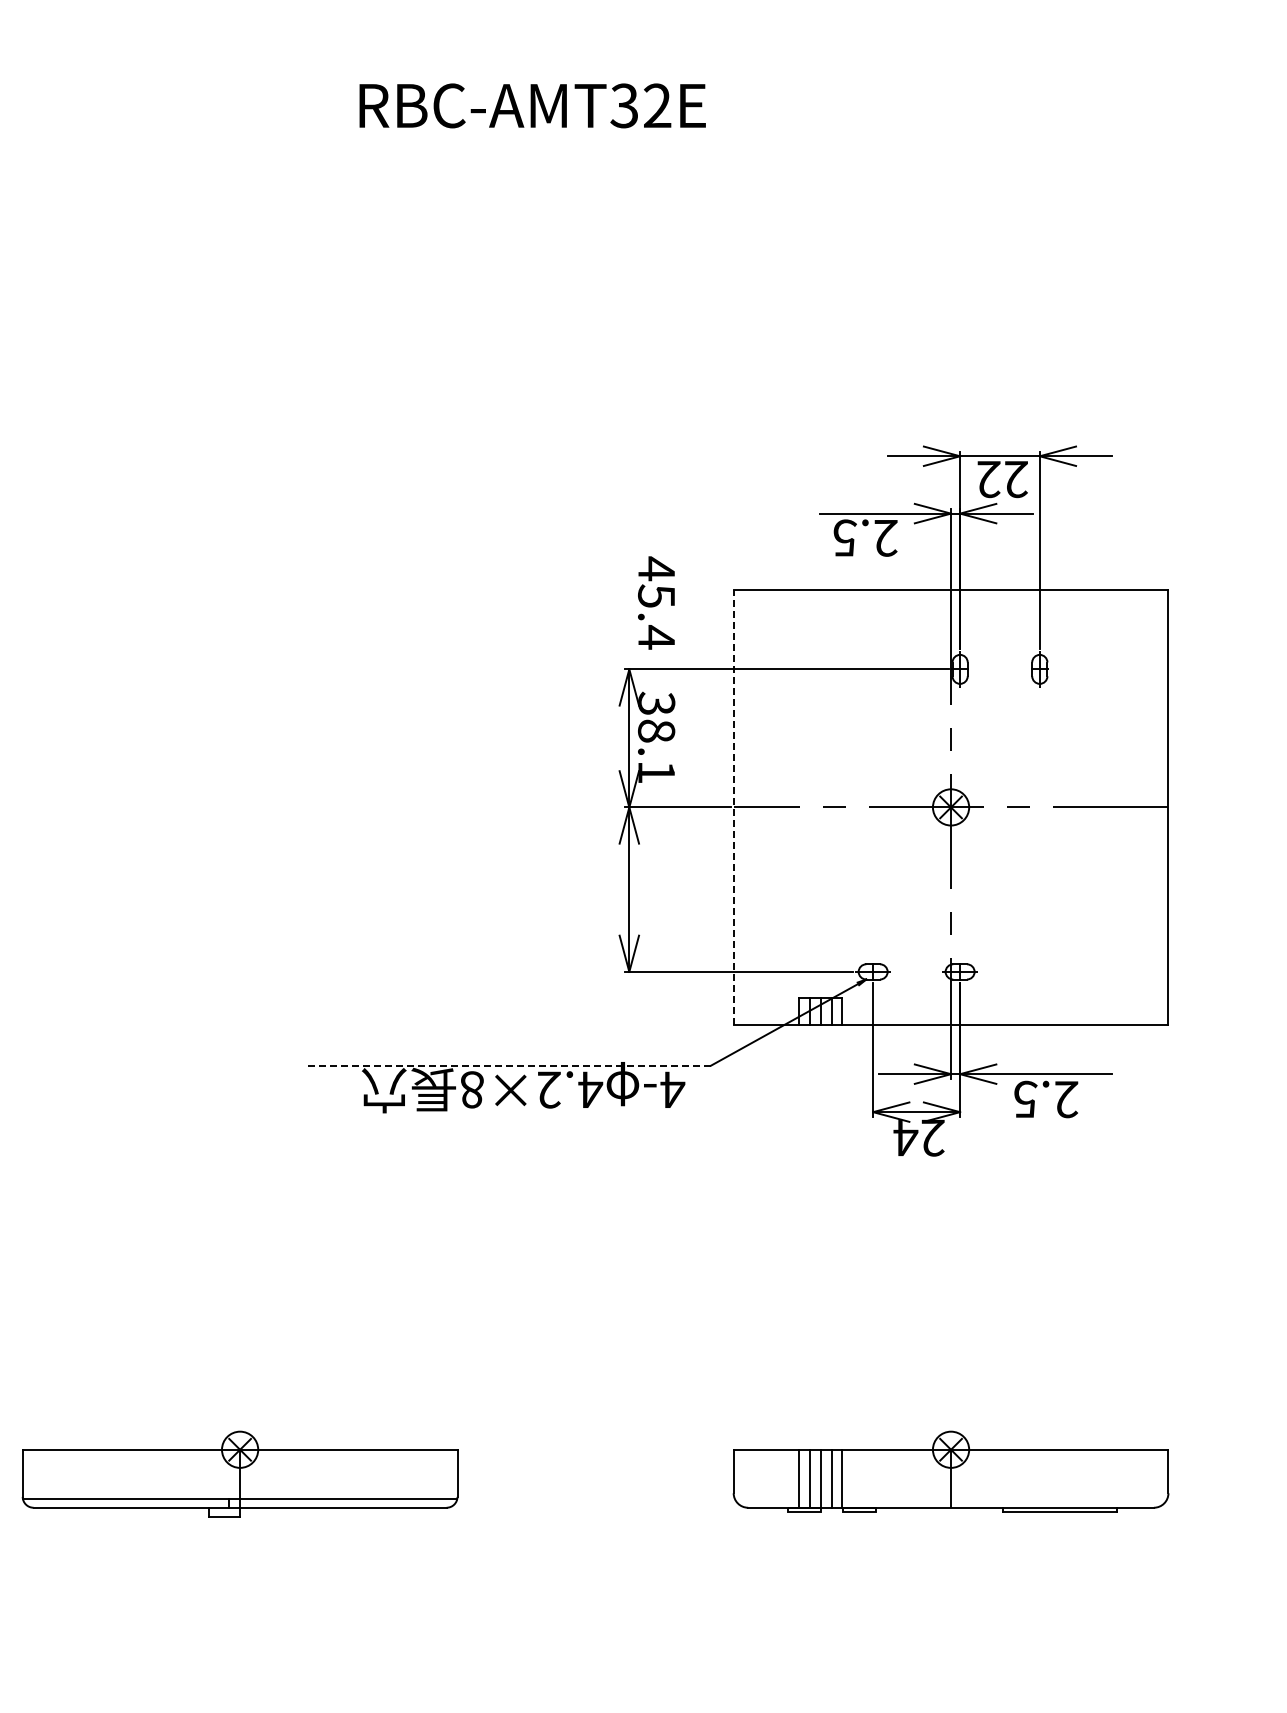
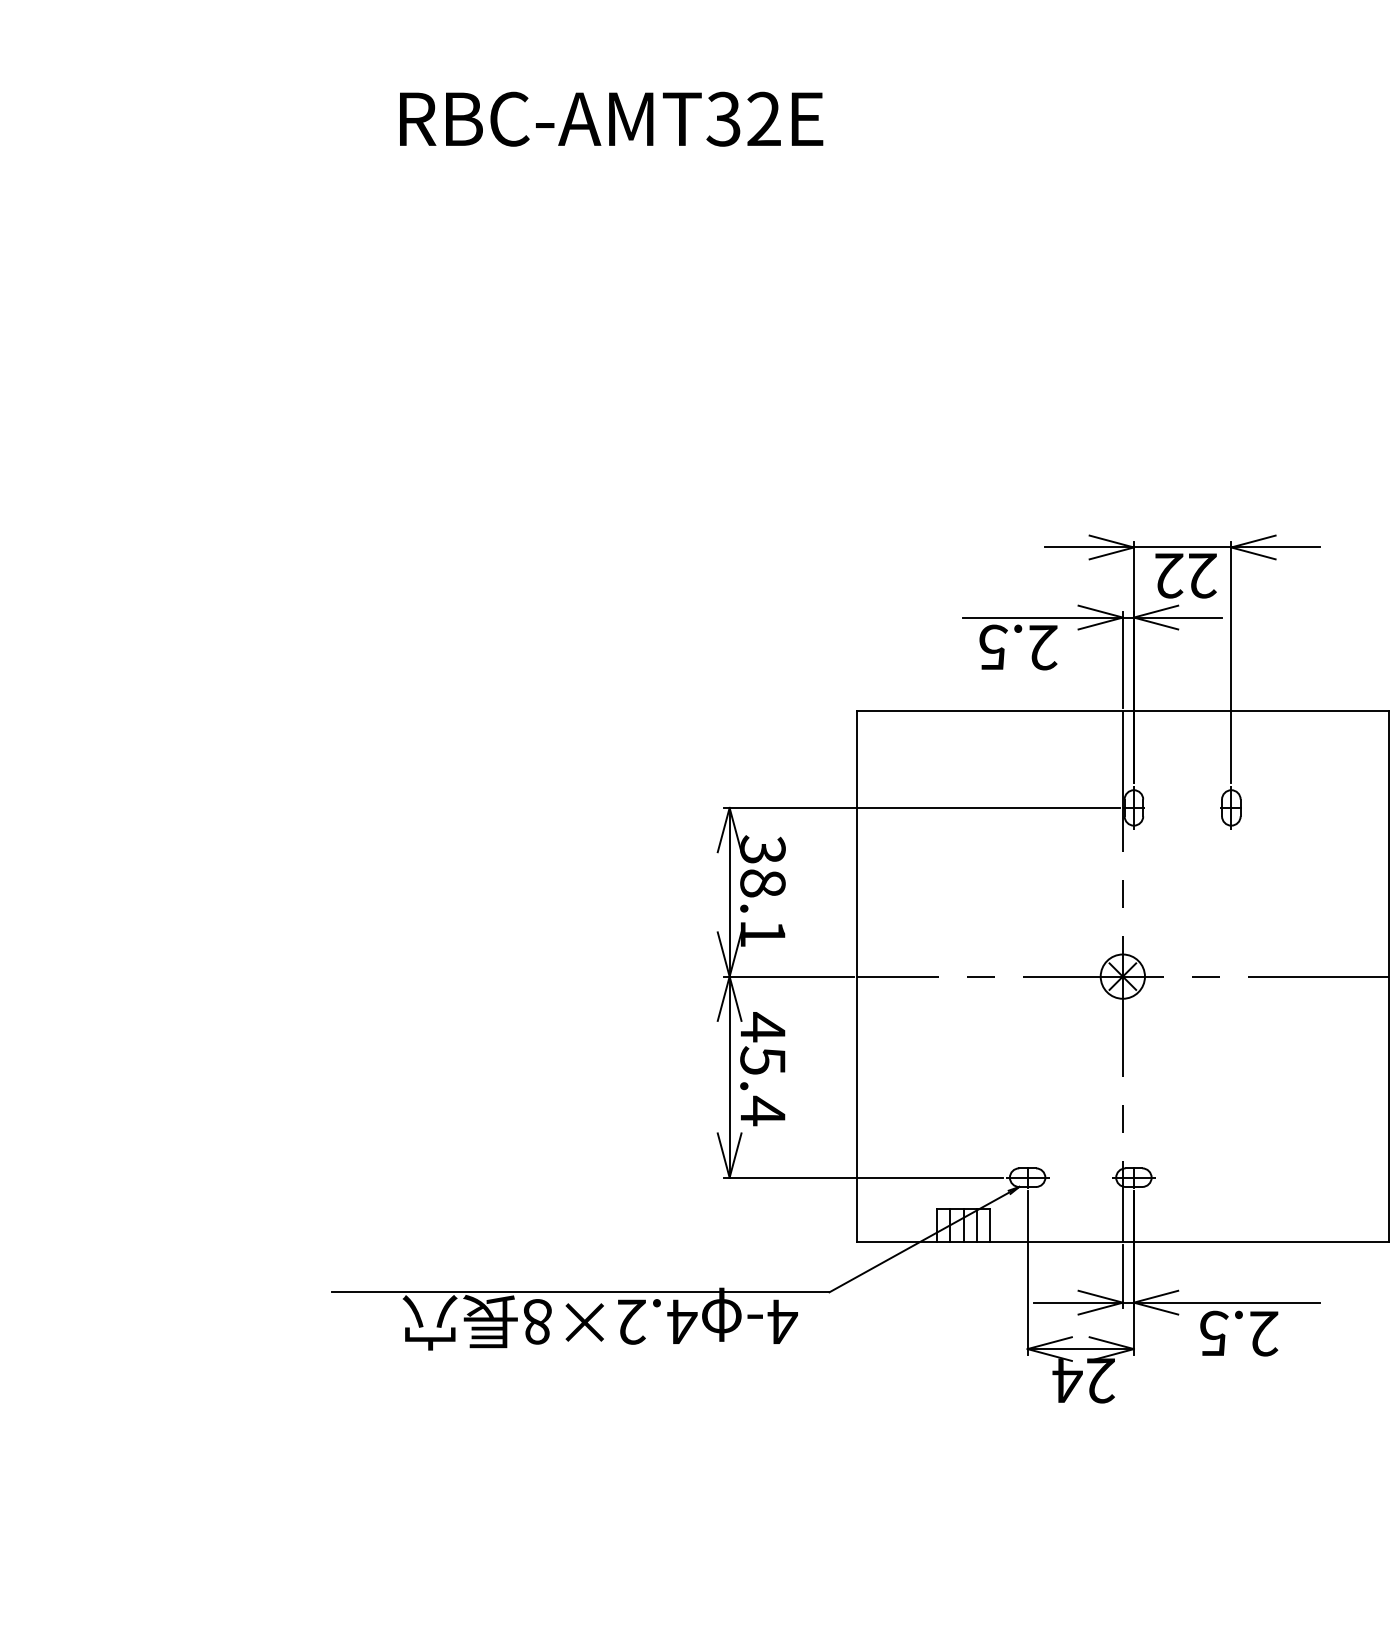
text: (656, 602) -> (762, 1068), moved
line: (733, 806) -> (856, 975), dashed -> solid
line: (507, 1065) -> (580, 1292), dashed -> solid

